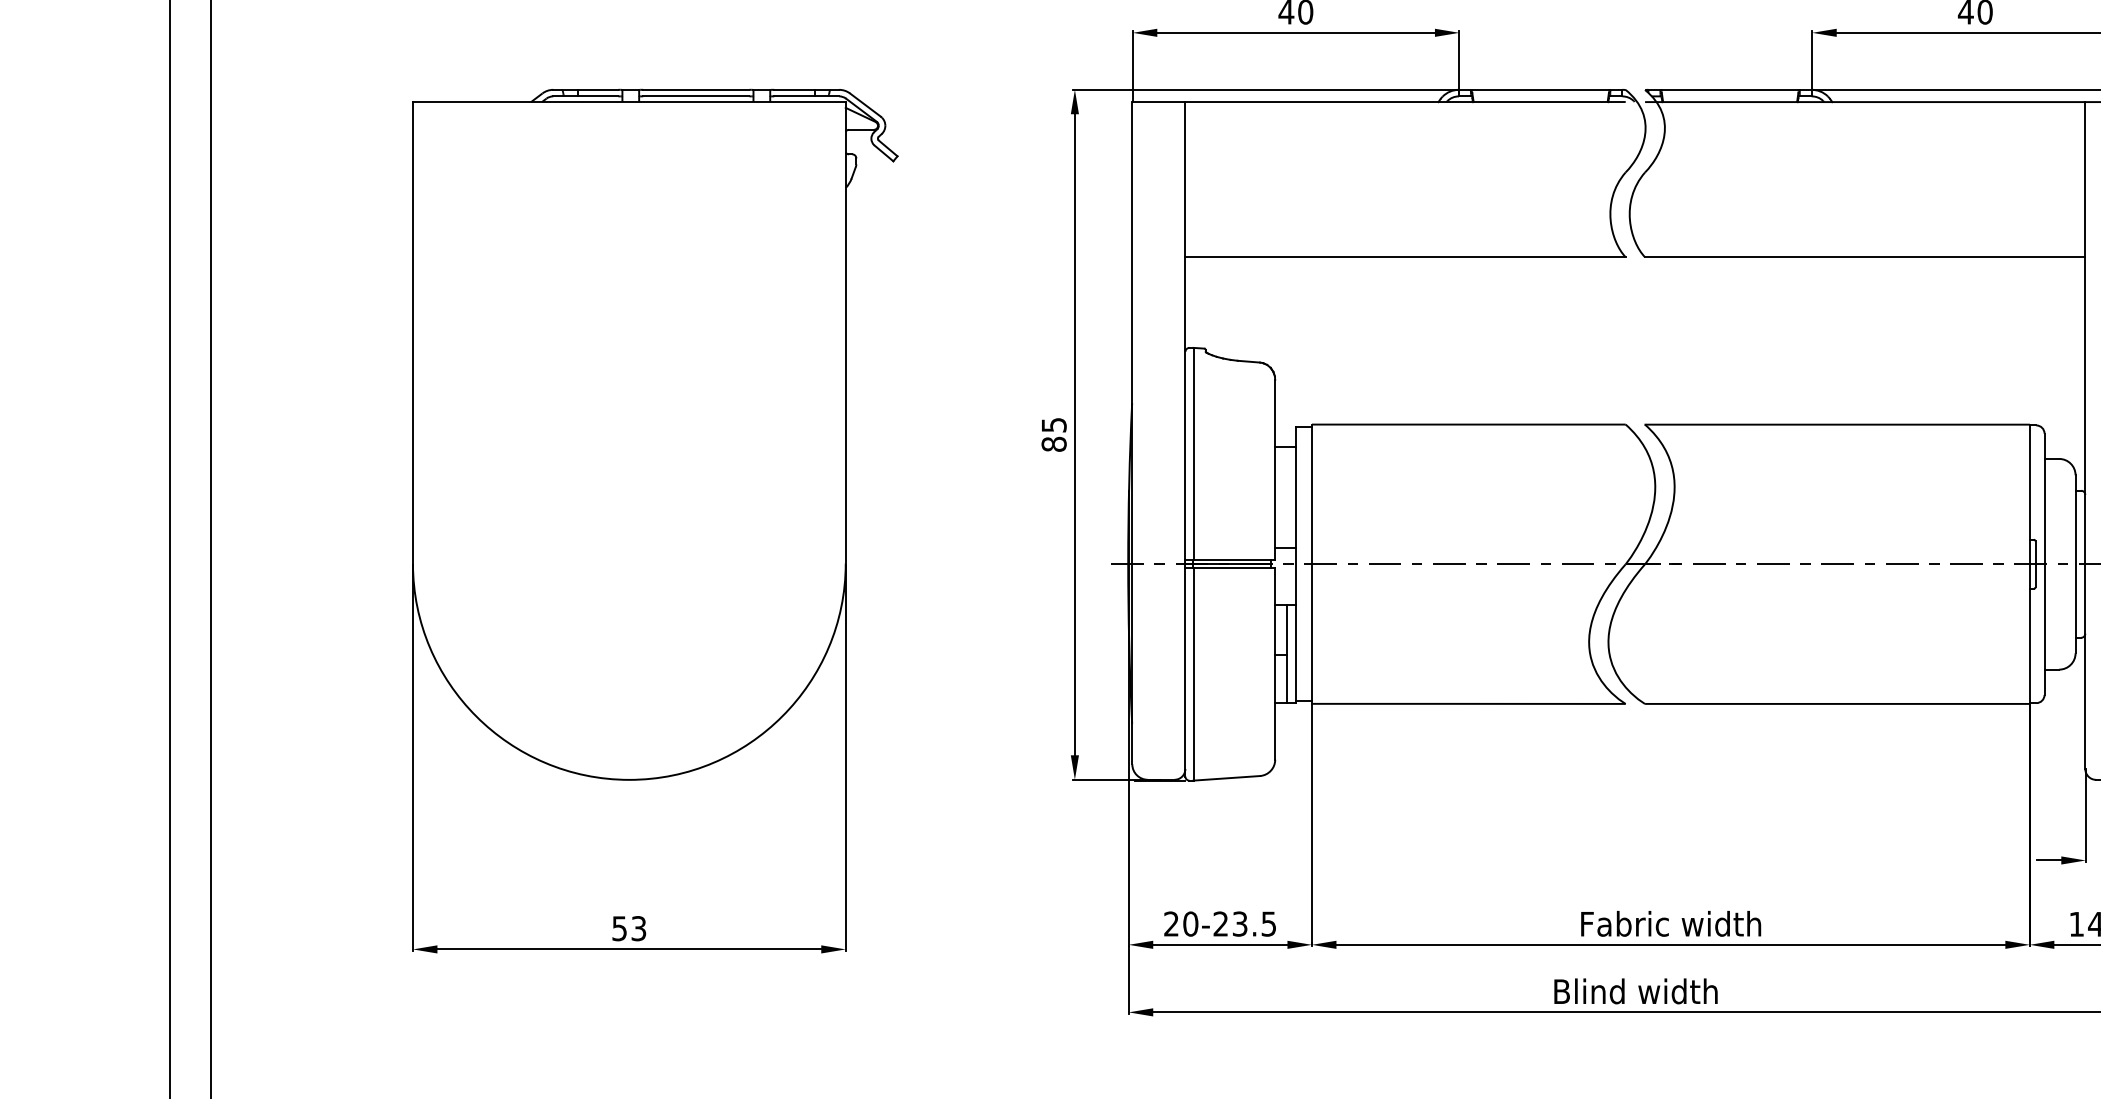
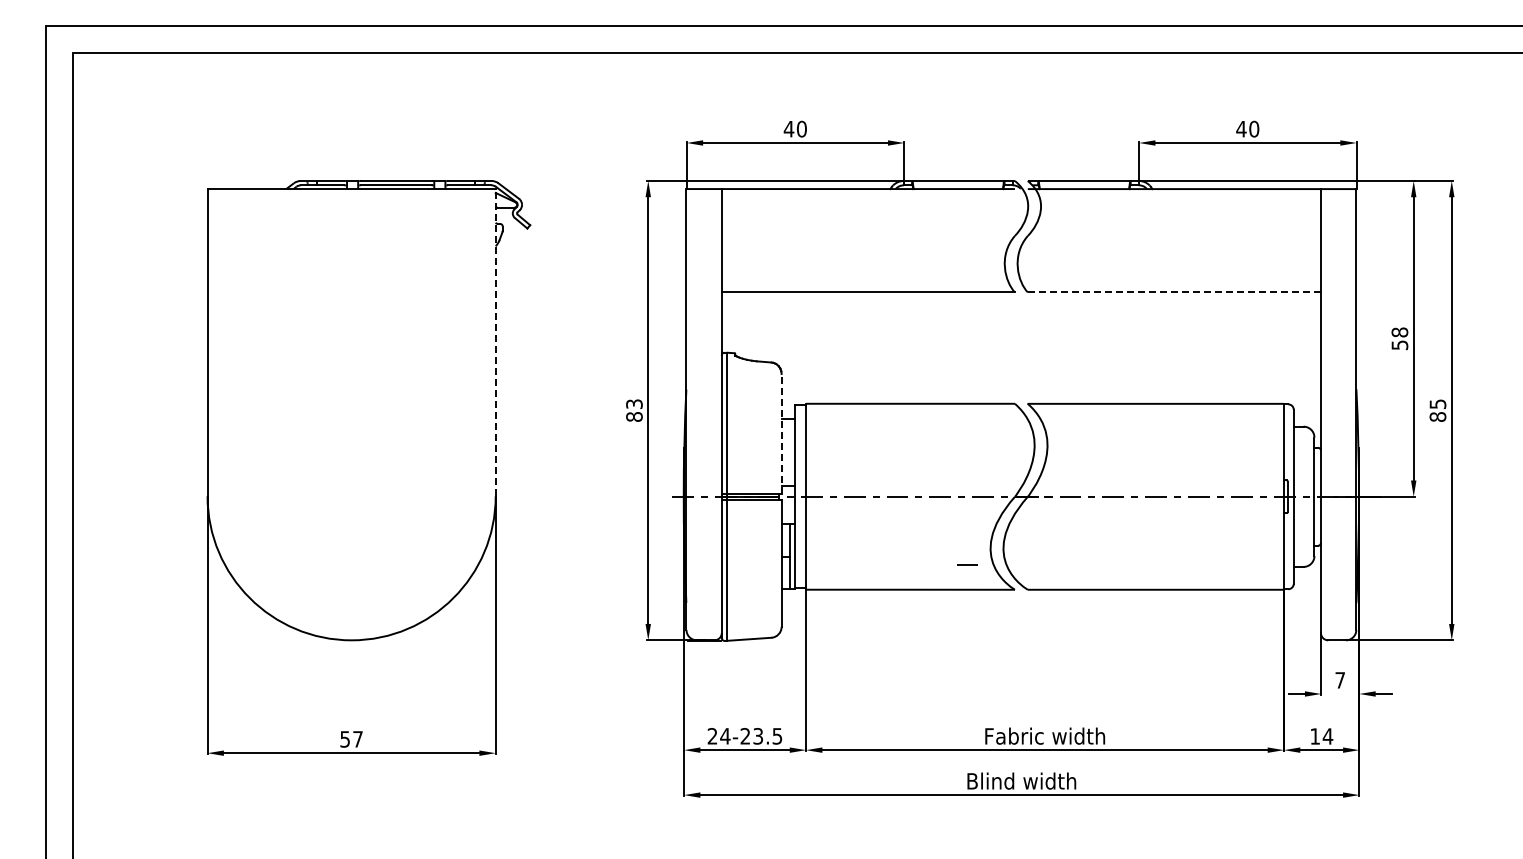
line: (1865, 257) -> (1174, 292), solid -> dashed
line: (845, 332) -> (495, 342), solid -> dashed
text: (1052, 424) -> (633, 403), 85 -> 83
line: (1275, 469) -> (781, 433), solid -> dashed
line: (1554, 665) -> (967, 564), added
text: (1190, 924) -> (725, 736), 20-23.5 -> 24-23.5
text: (638, 928) -> (357, 739), 53 -> 57

